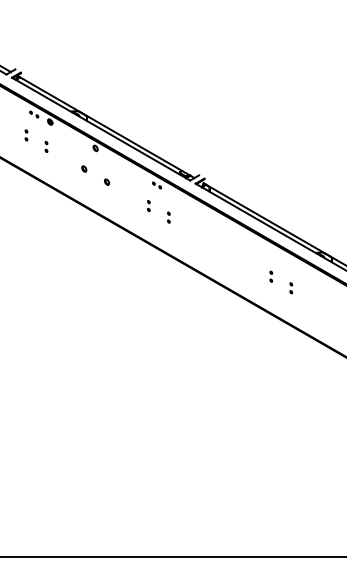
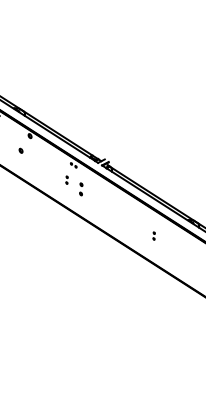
part: (107, 181) -> (37, 160), removed
part: (168, 217) -> (81, 189), size x1.6
part: (291, 288) -> (168, 245), removed

